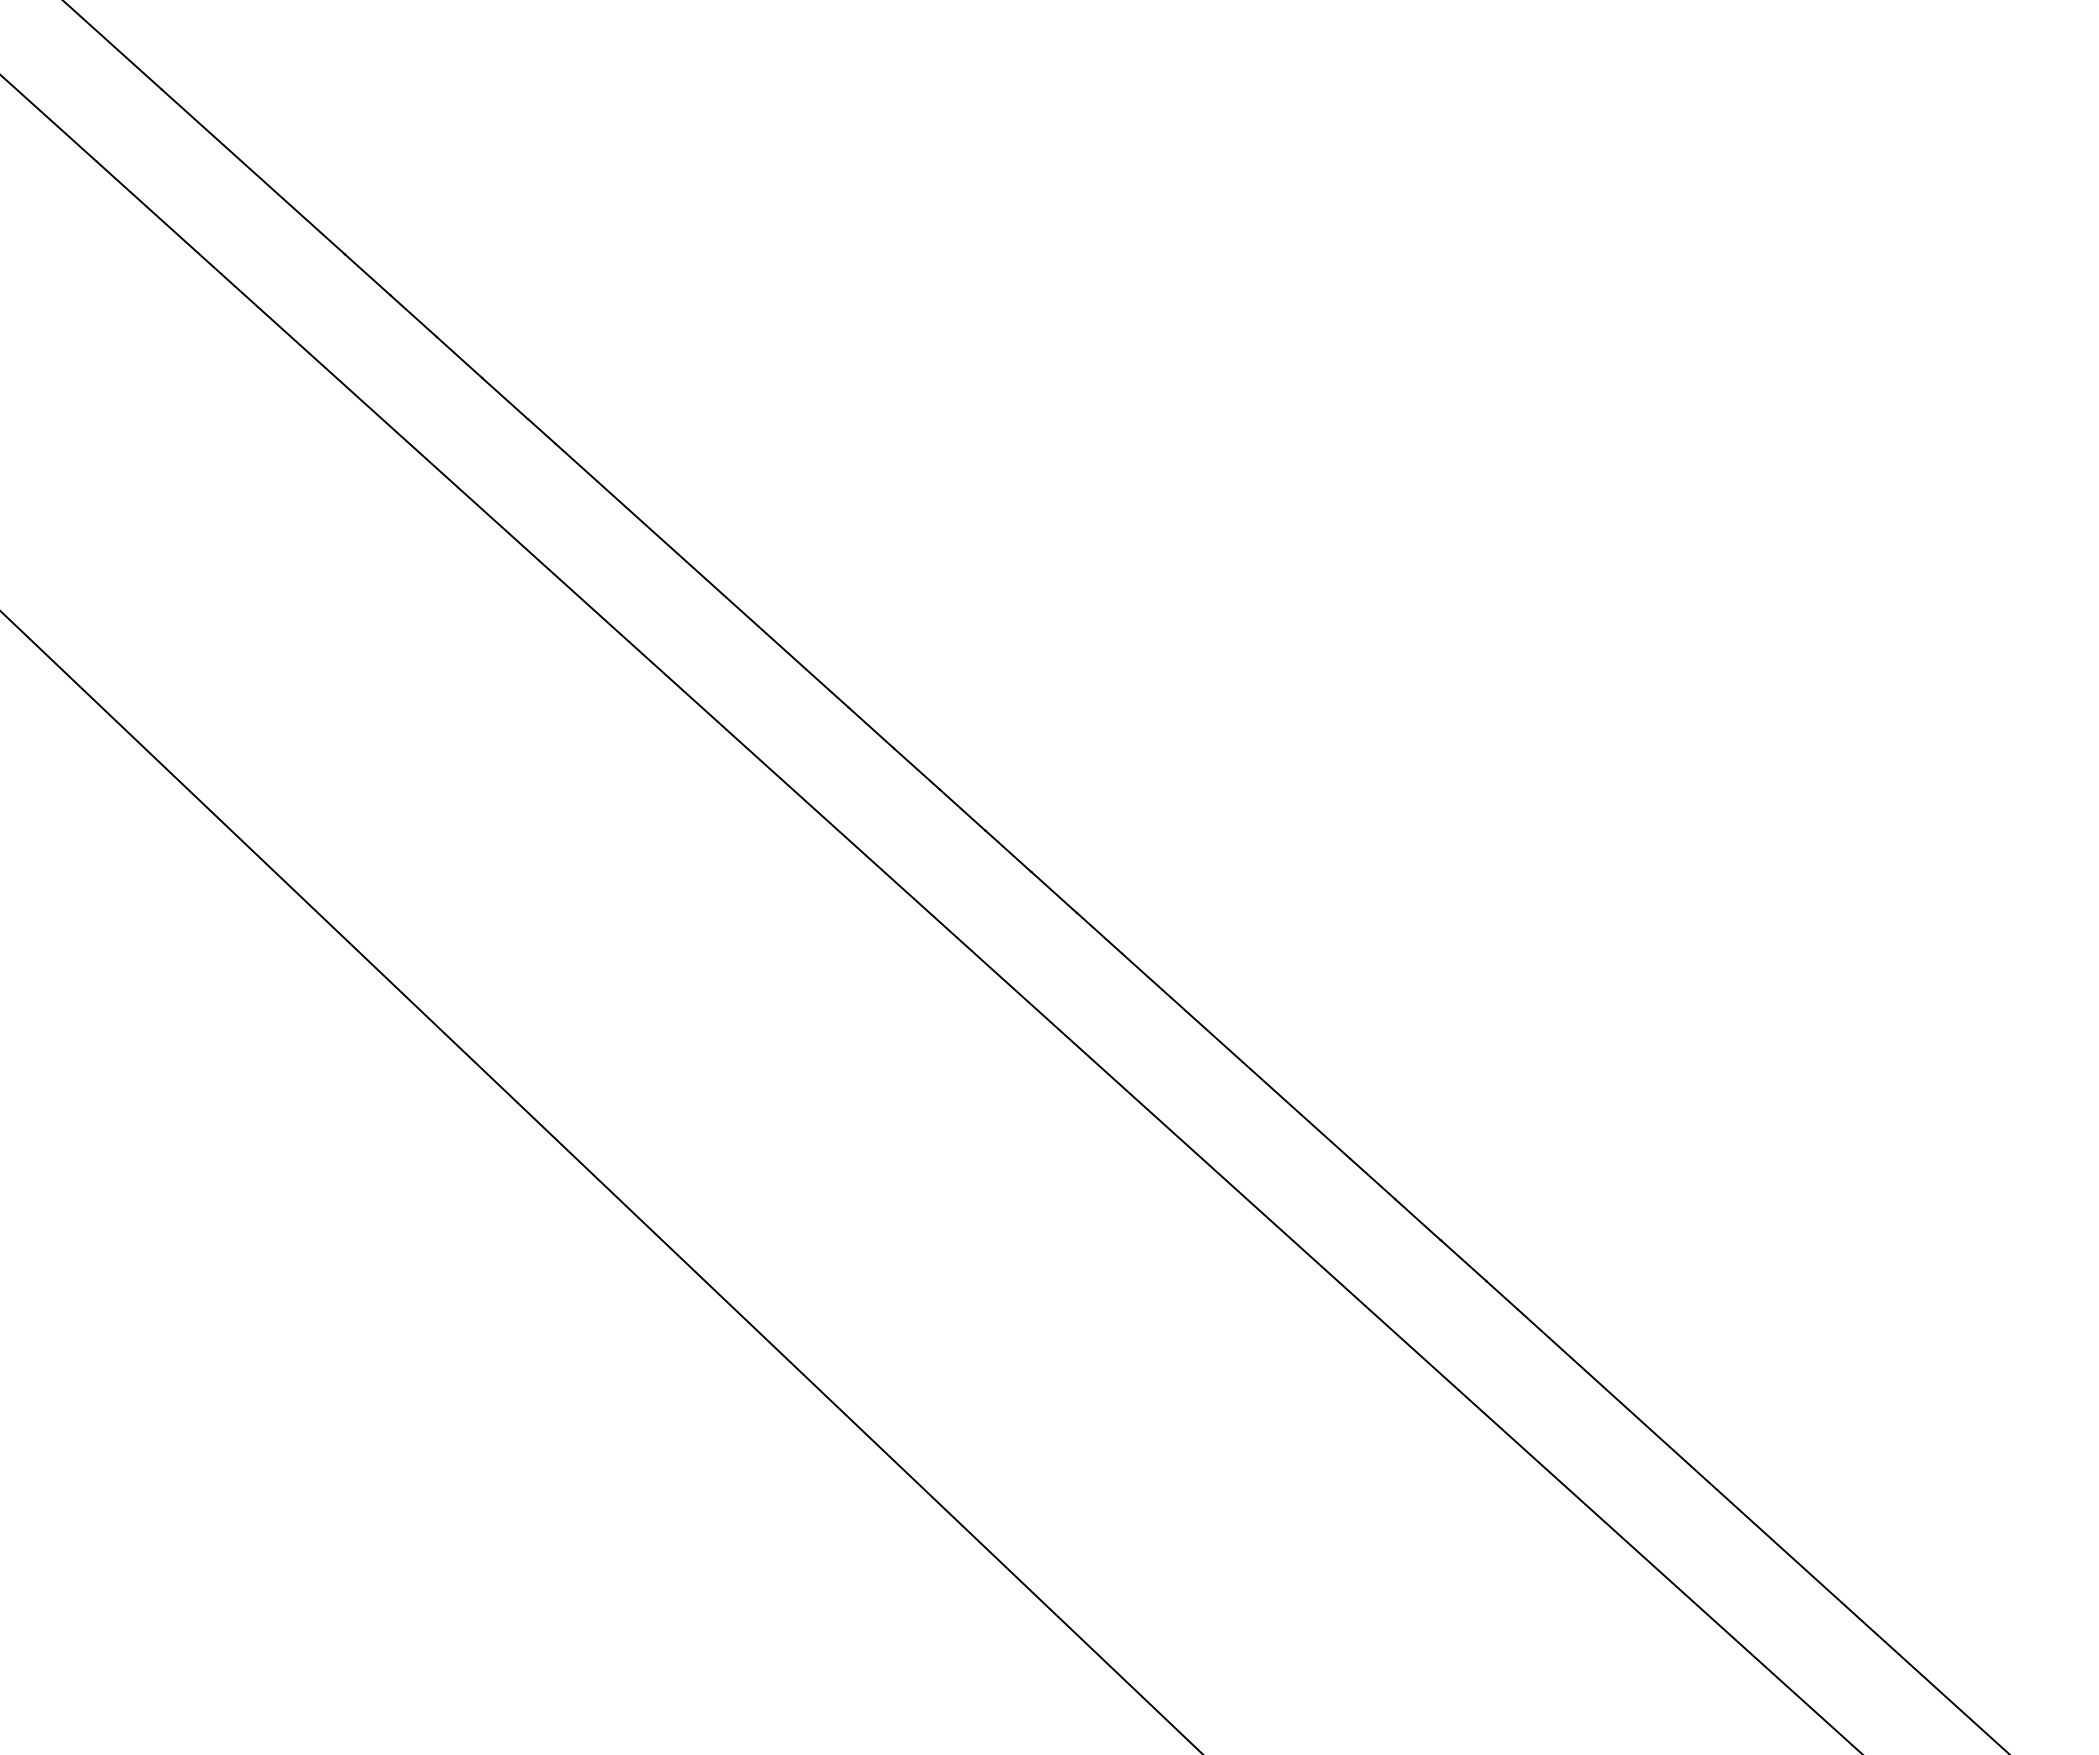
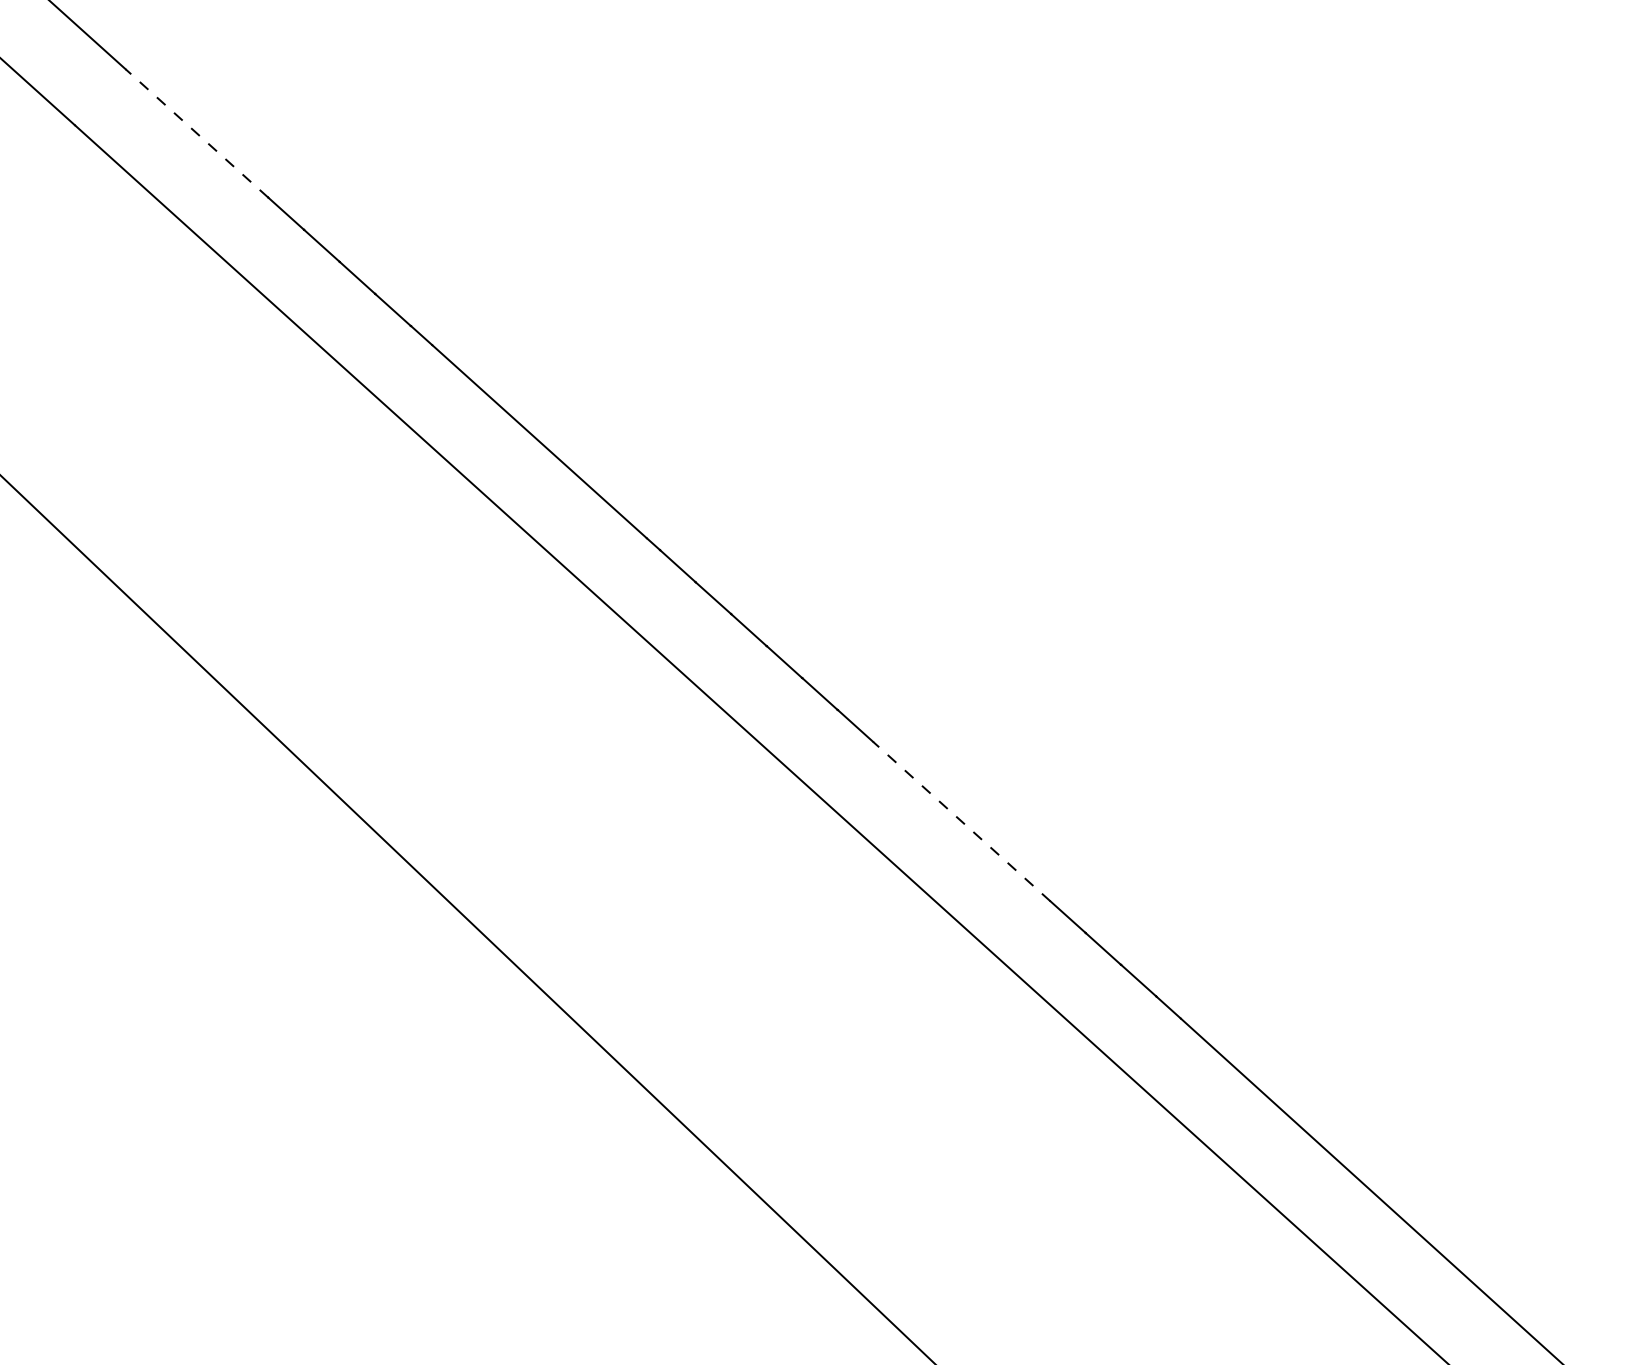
line: (252, 171) -> (196, 133), solid -> dashed
line: (1235, 1055) -> (961, 820), solid -> dashed

